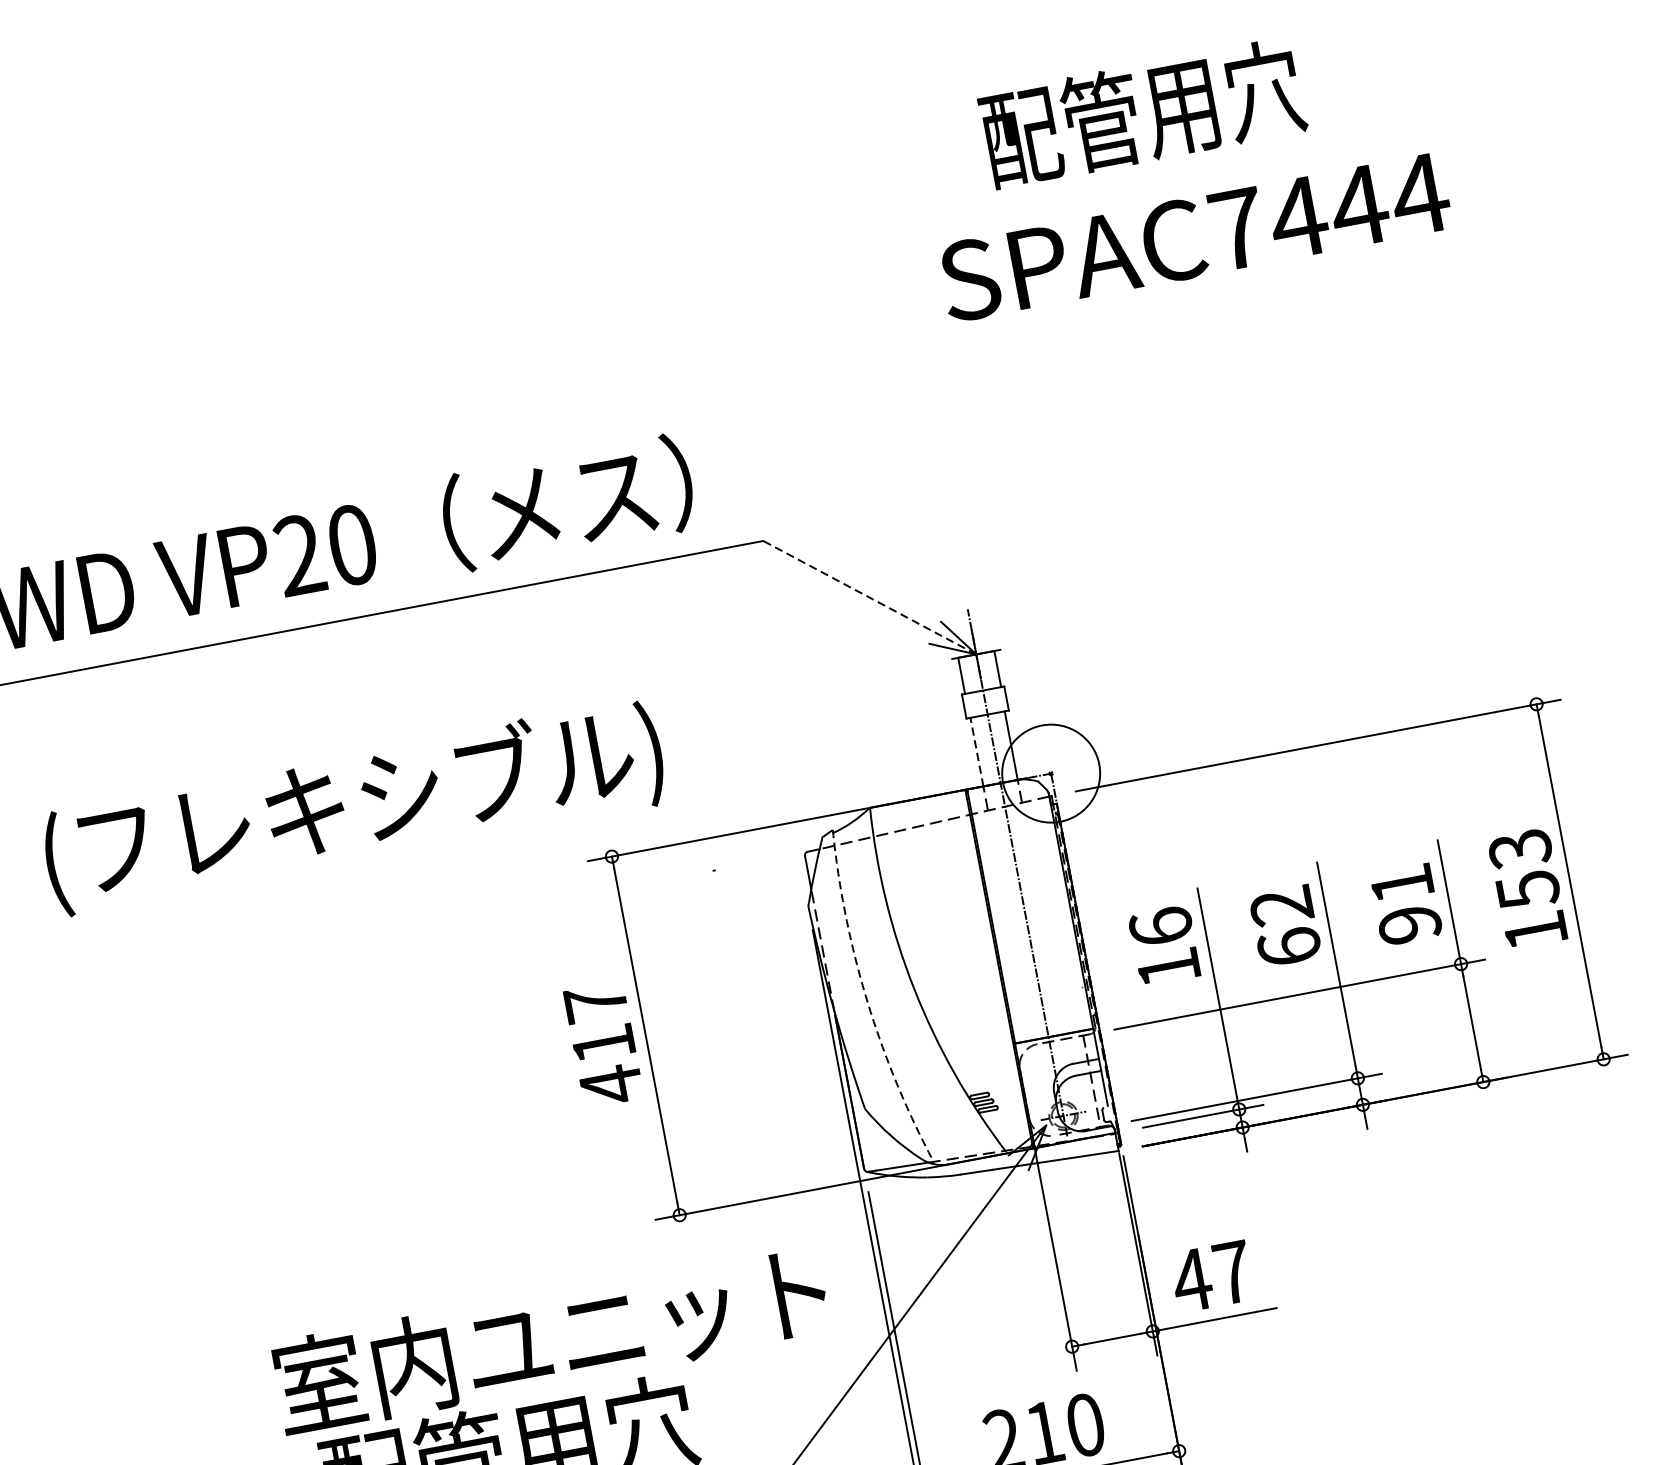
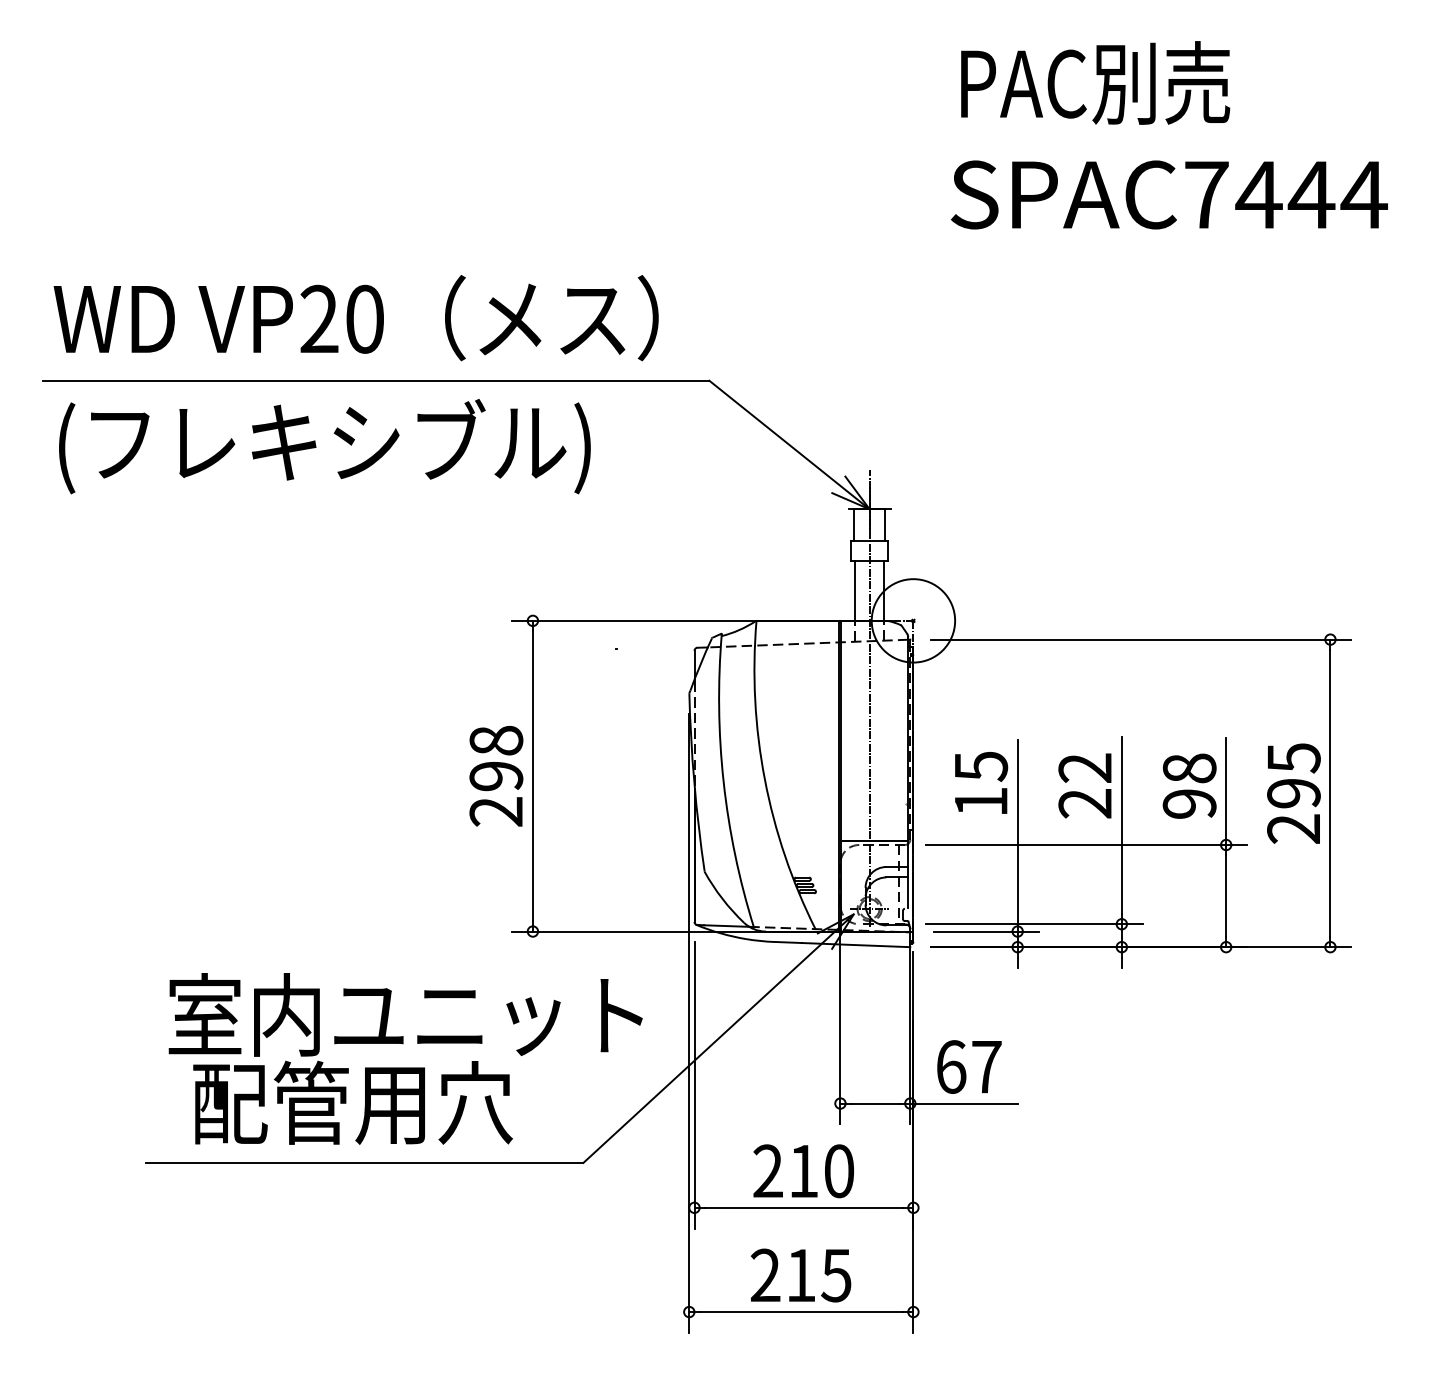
text: (1142, 112) -> (1094, 82), 配管用穴 -> PAC別売
text: (1194, 236) -> (1169, 194), moved
line: (869, 598) -> (789, 445), dashed -> solid
line: (976, 752) -> (854, 591), dashed -> solid
text: (353, 807) -> (324, 446), moved
text: (1402, 883) -> (1189, 768), 91 -> 98
text: (1527, 890) -> (1293, 793), 153 -> 295
text: (1161, 926) -> (981, 766), 16 -> 15
text: (1289, 946) -> (1085, 803), 62 -> 22
arc: (866, 1000) -> (723, 781), dashed -> solid
text: (603, 1044) -> (496, 776), 417 -> 298
text: (1192, 1279) -> (951, 1066), 47 -> 67

